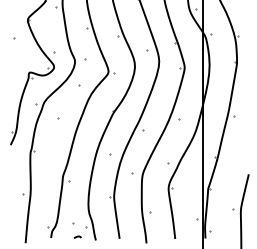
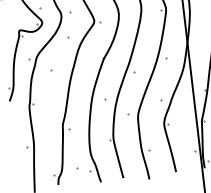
curve: (77, 236) -> (83, 180), removed

